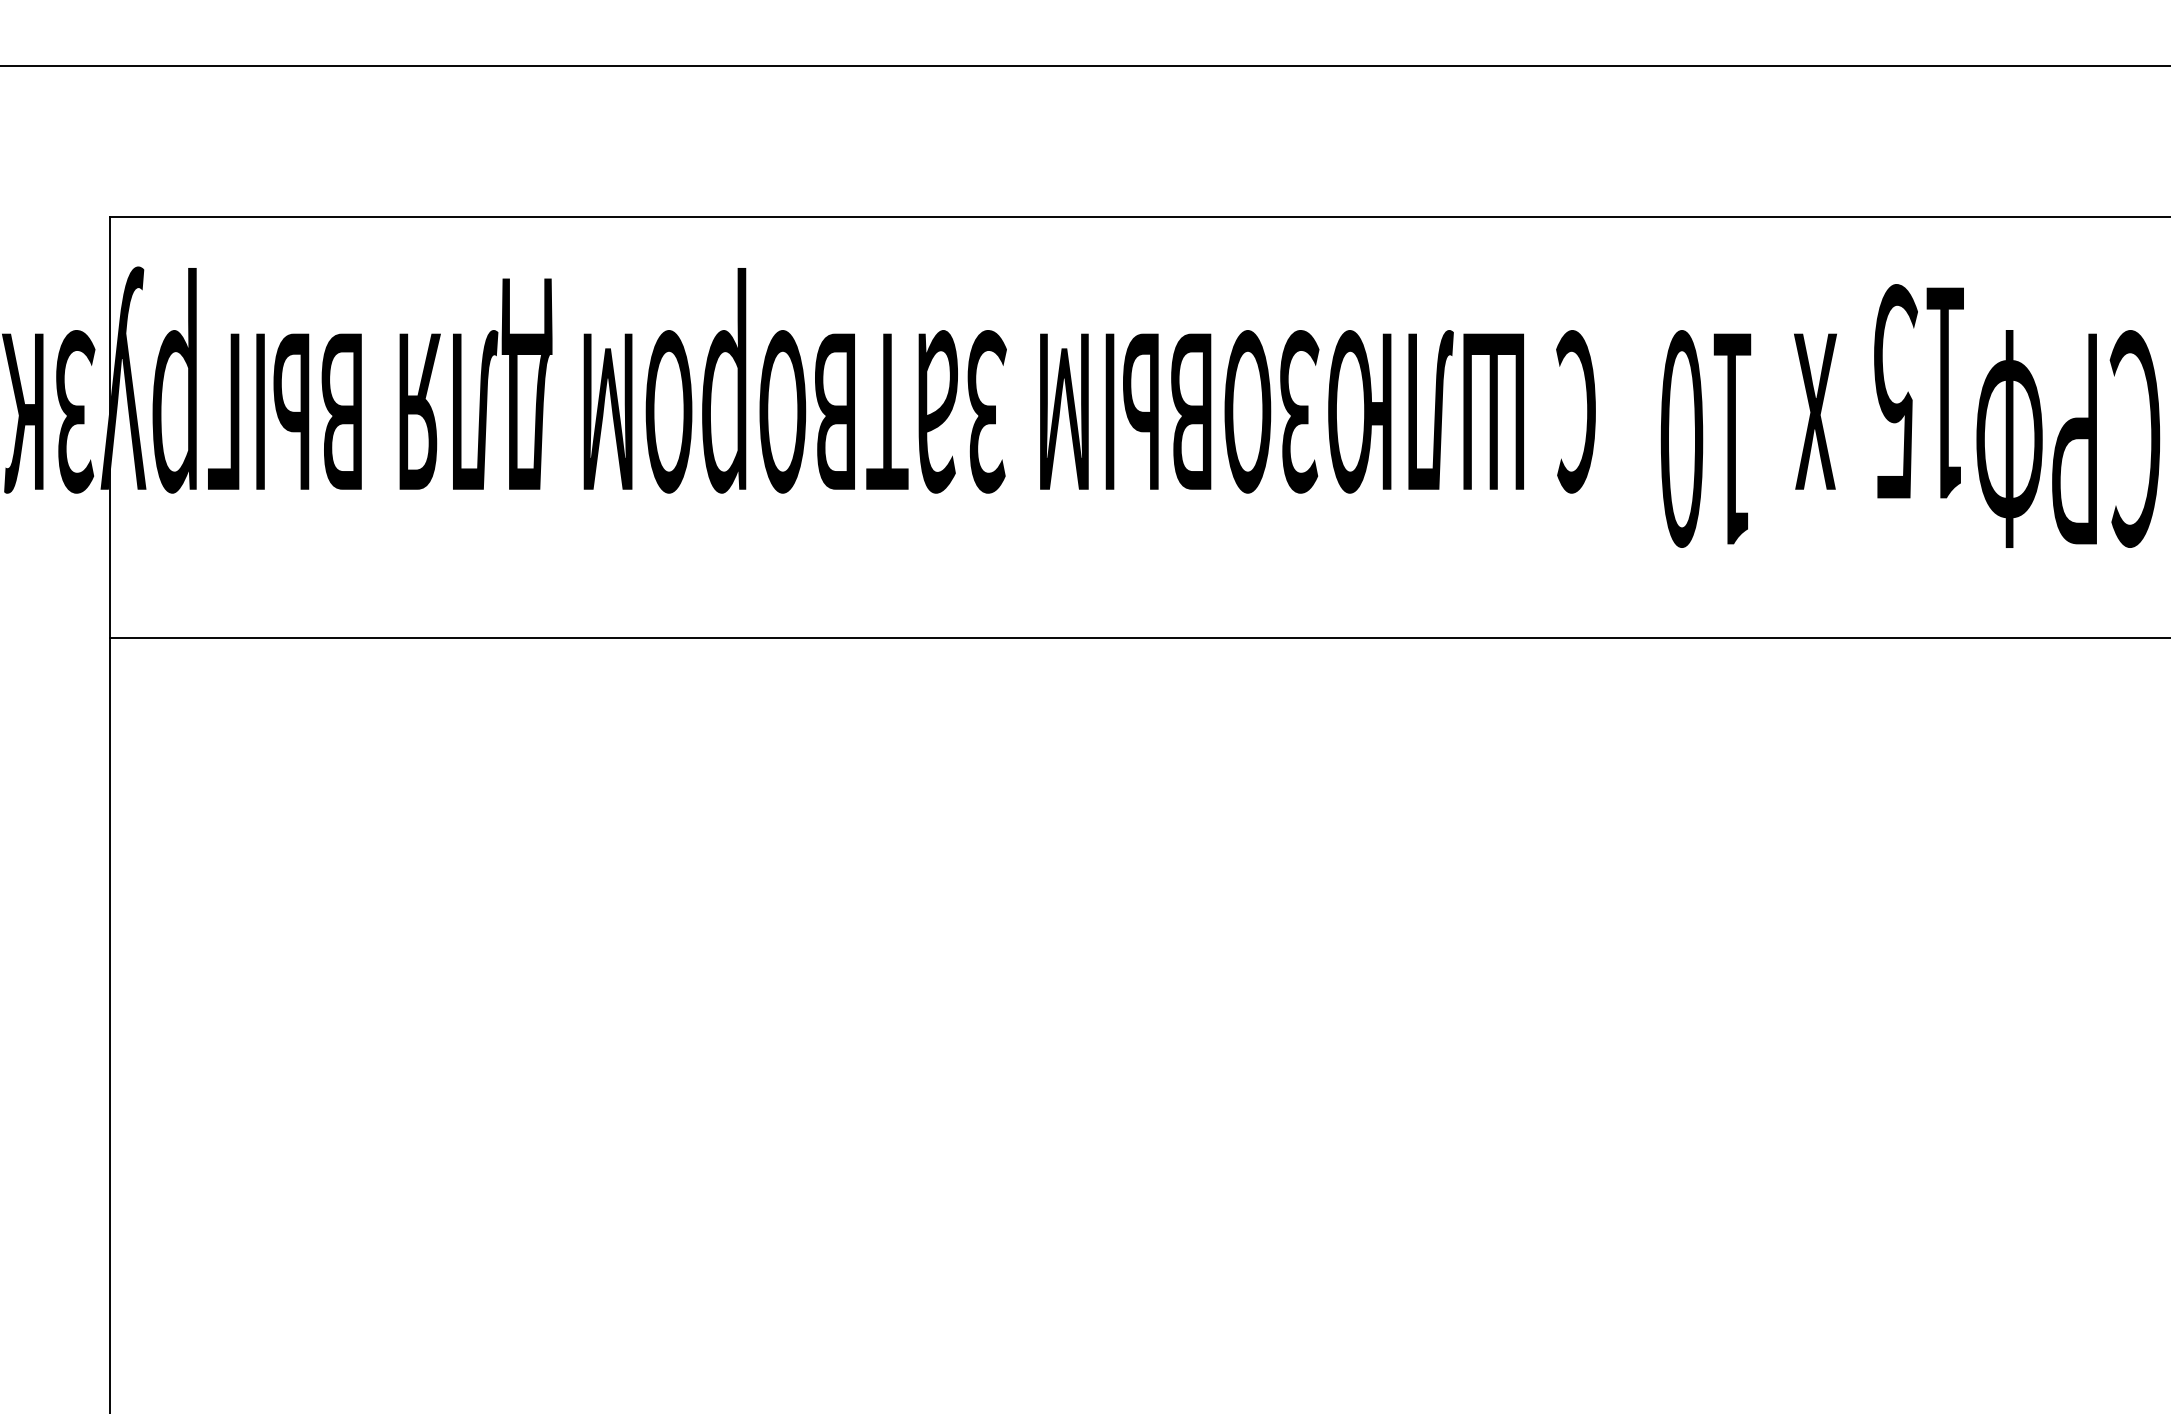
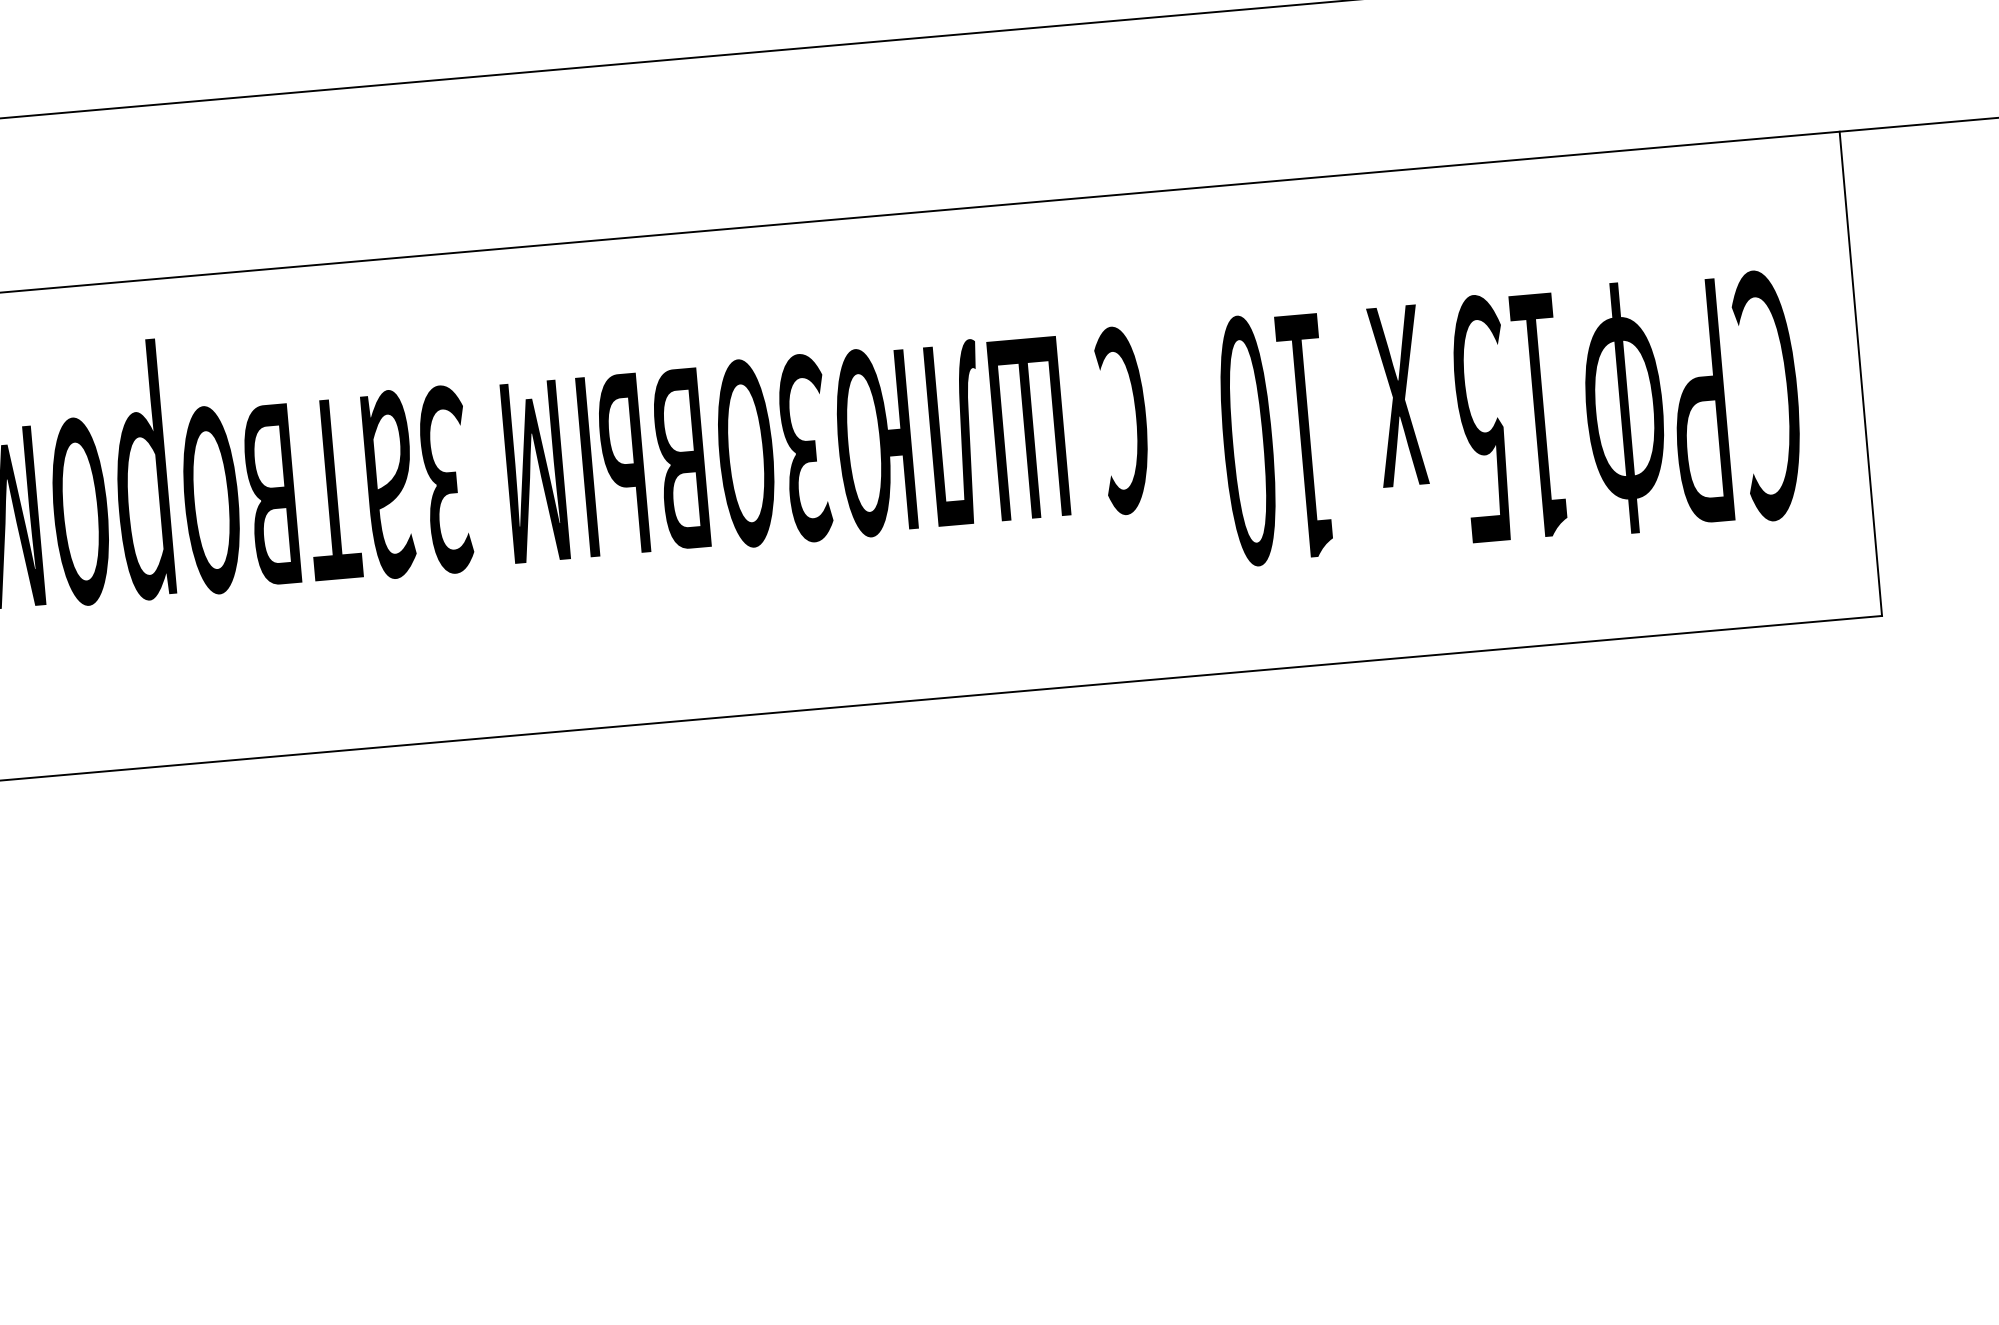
text: (1918, 391) -> (1509, 416), moved

